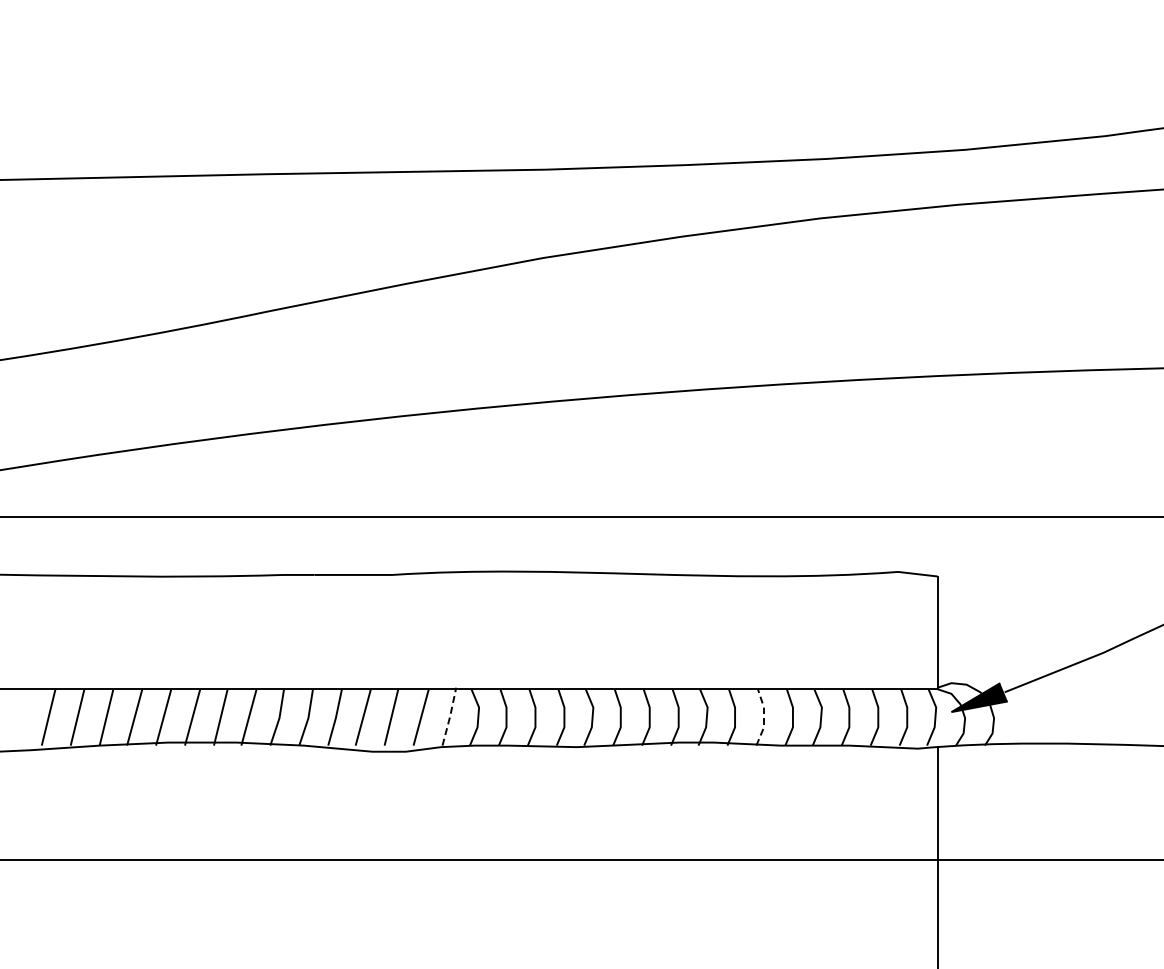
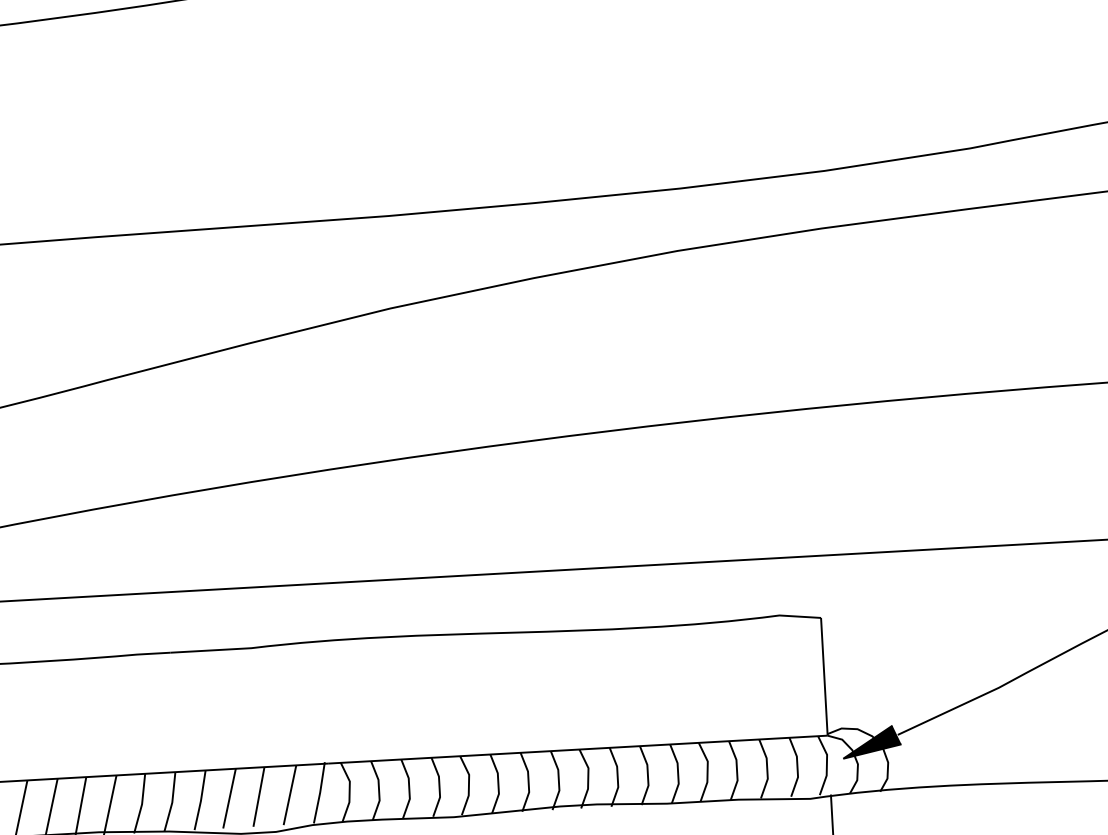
line: (450, 716) -> (320, 792), dashed -> solid
line: (764, 717) -> (648, 775), dashed -> solid

